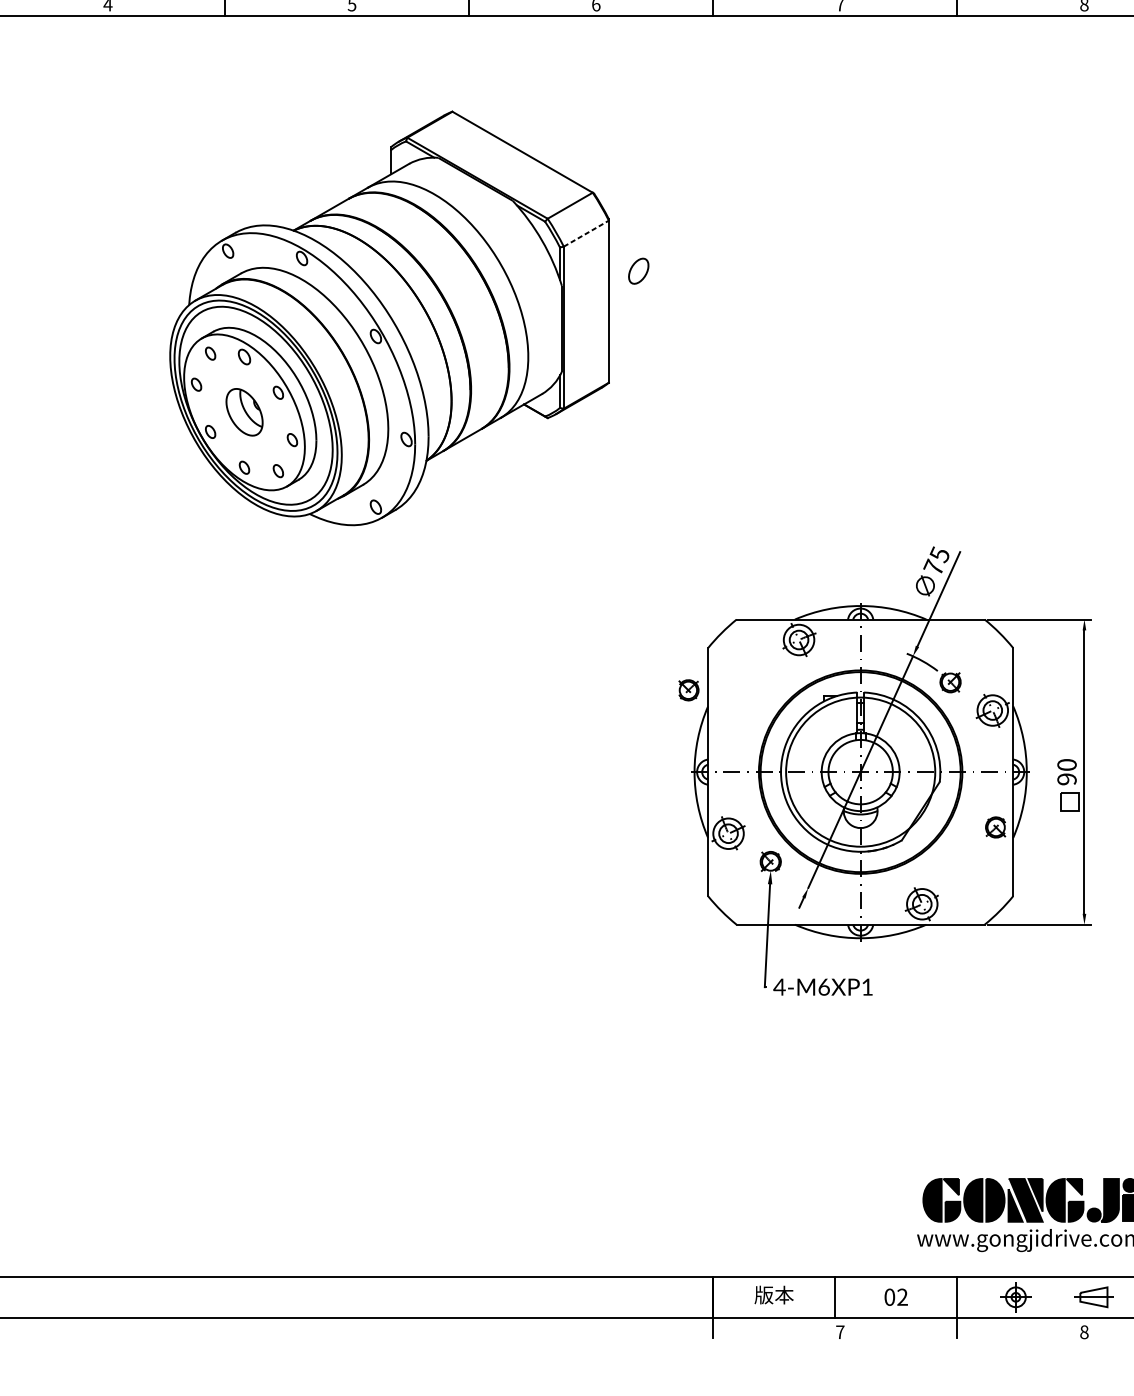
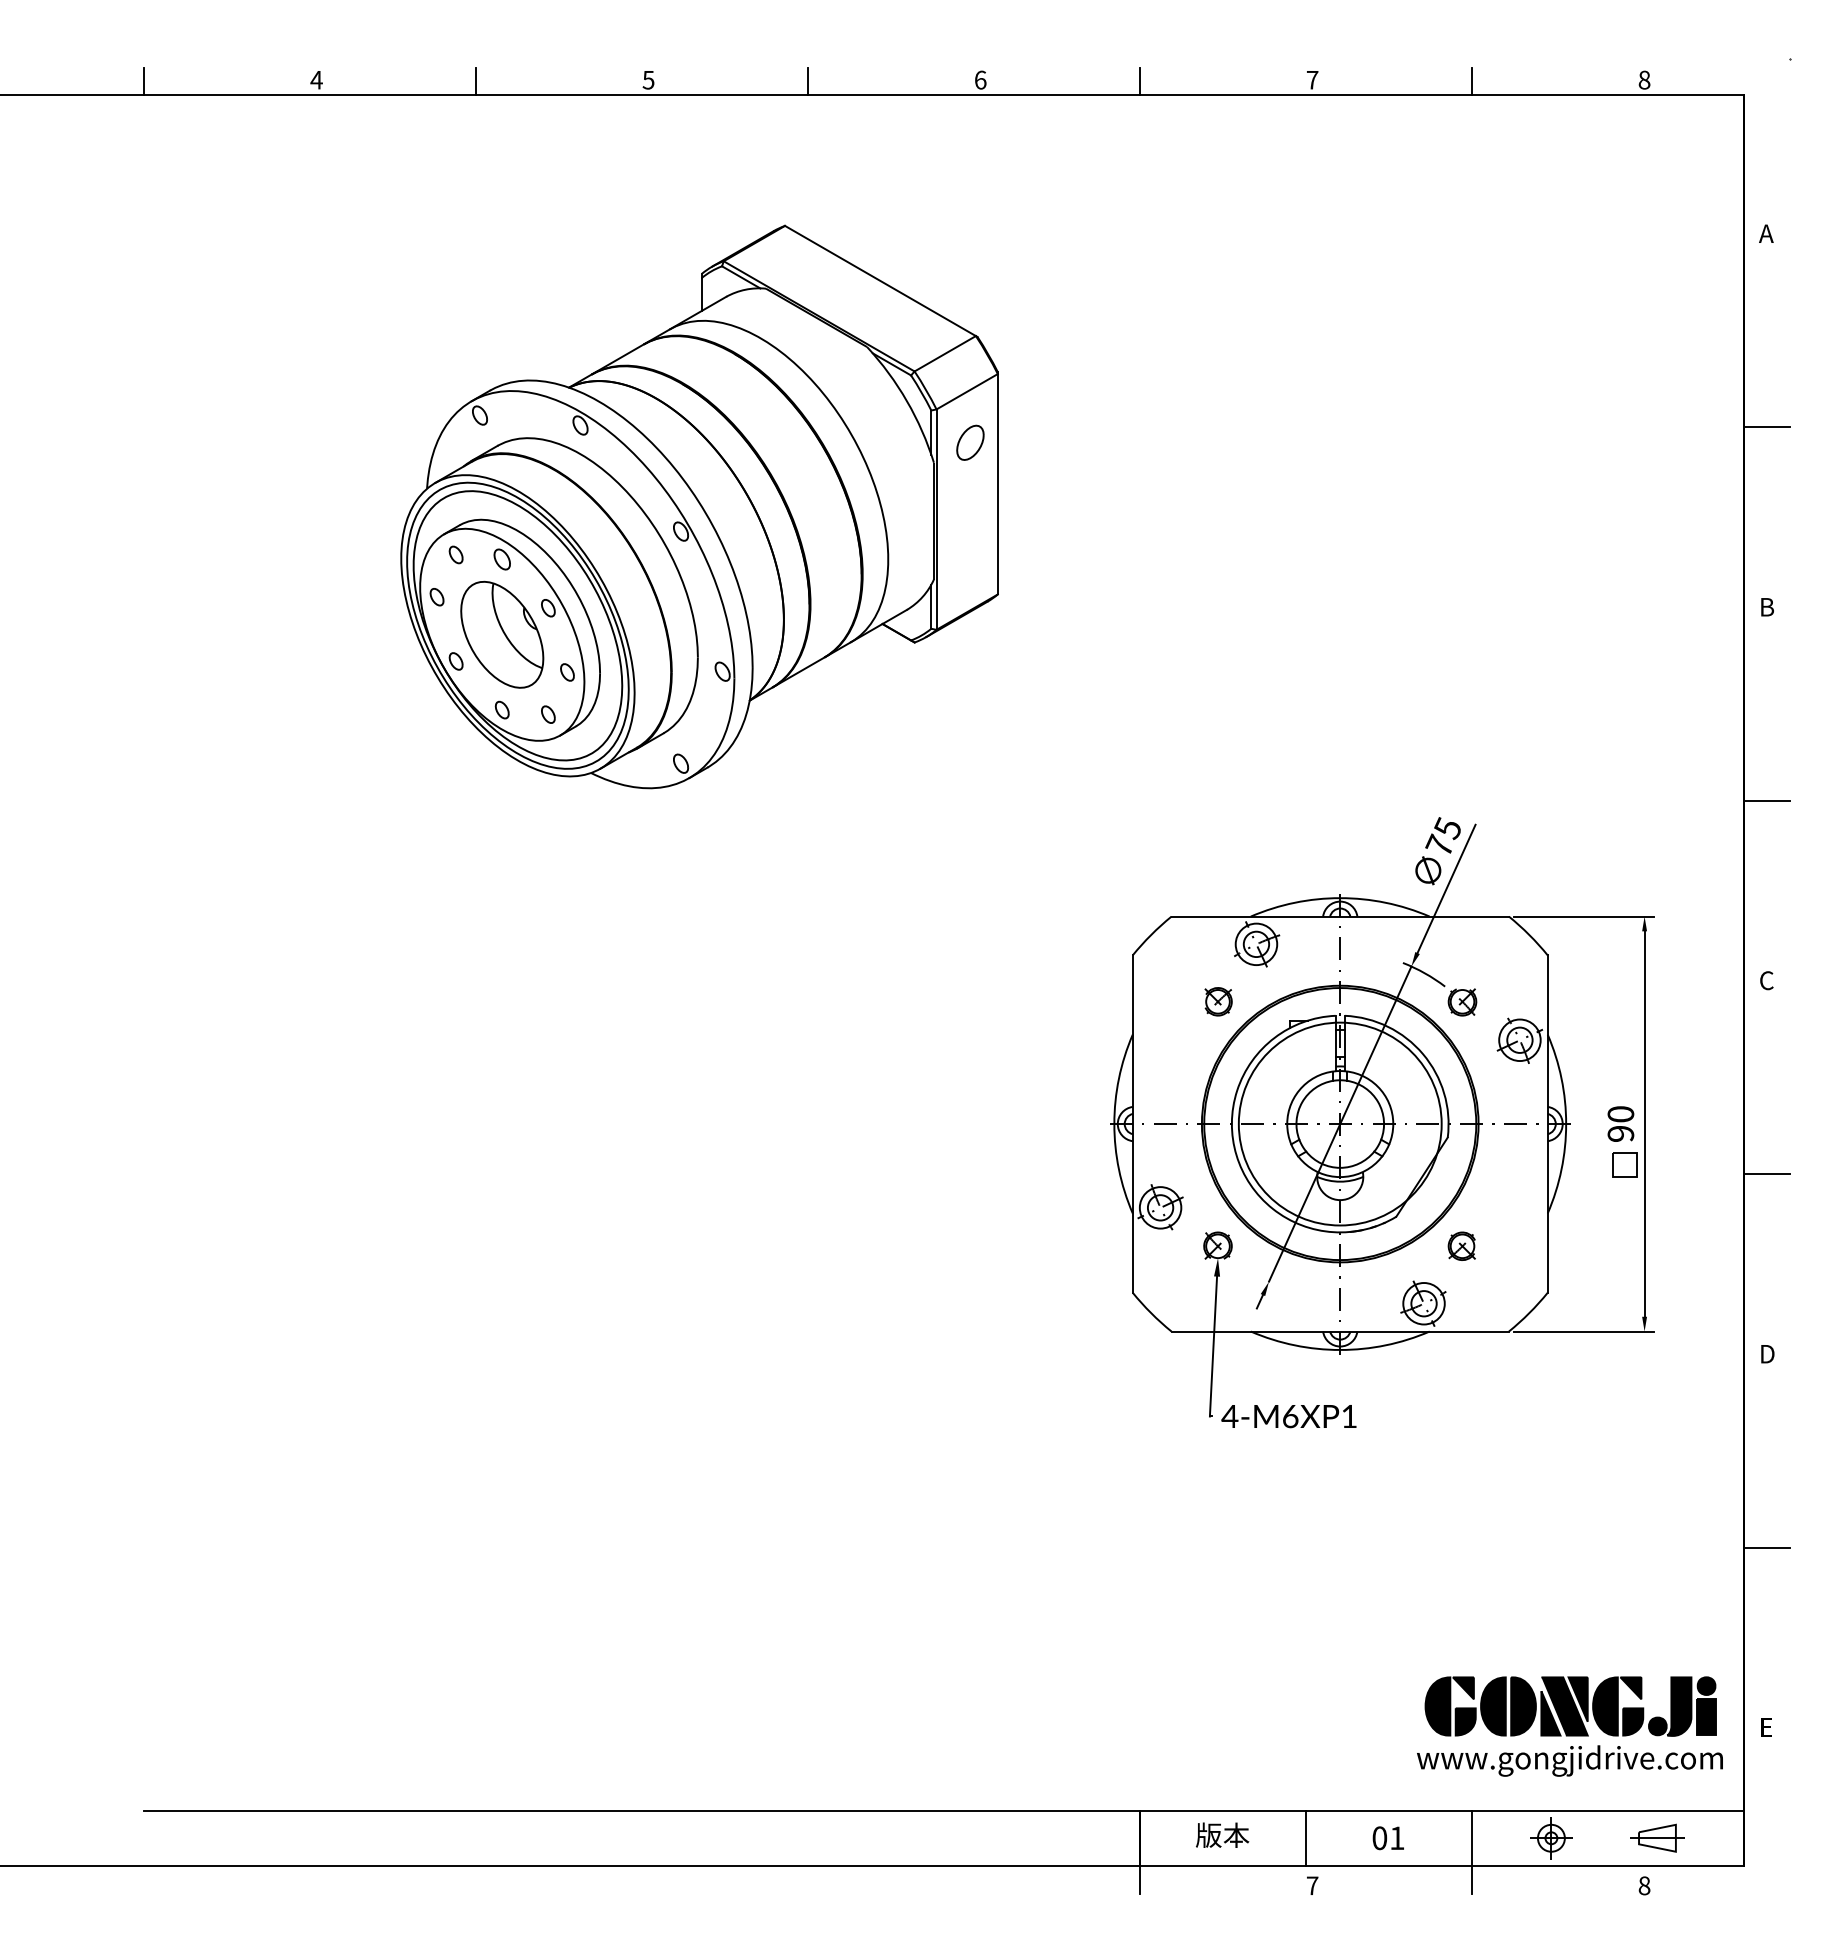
line: (586, 233) -> (967, 391), dashed -> solid
part: (638, 270) -> (970, 442), moved
part: (244, 412) -> (502, 634), size x1.67
part: (688, 690) -> (1218, 1001), moved
part: (995, 826) -> (1461, 1245), moved
text: (902, 1296) -> (1397, 1837), 02 -> 01

